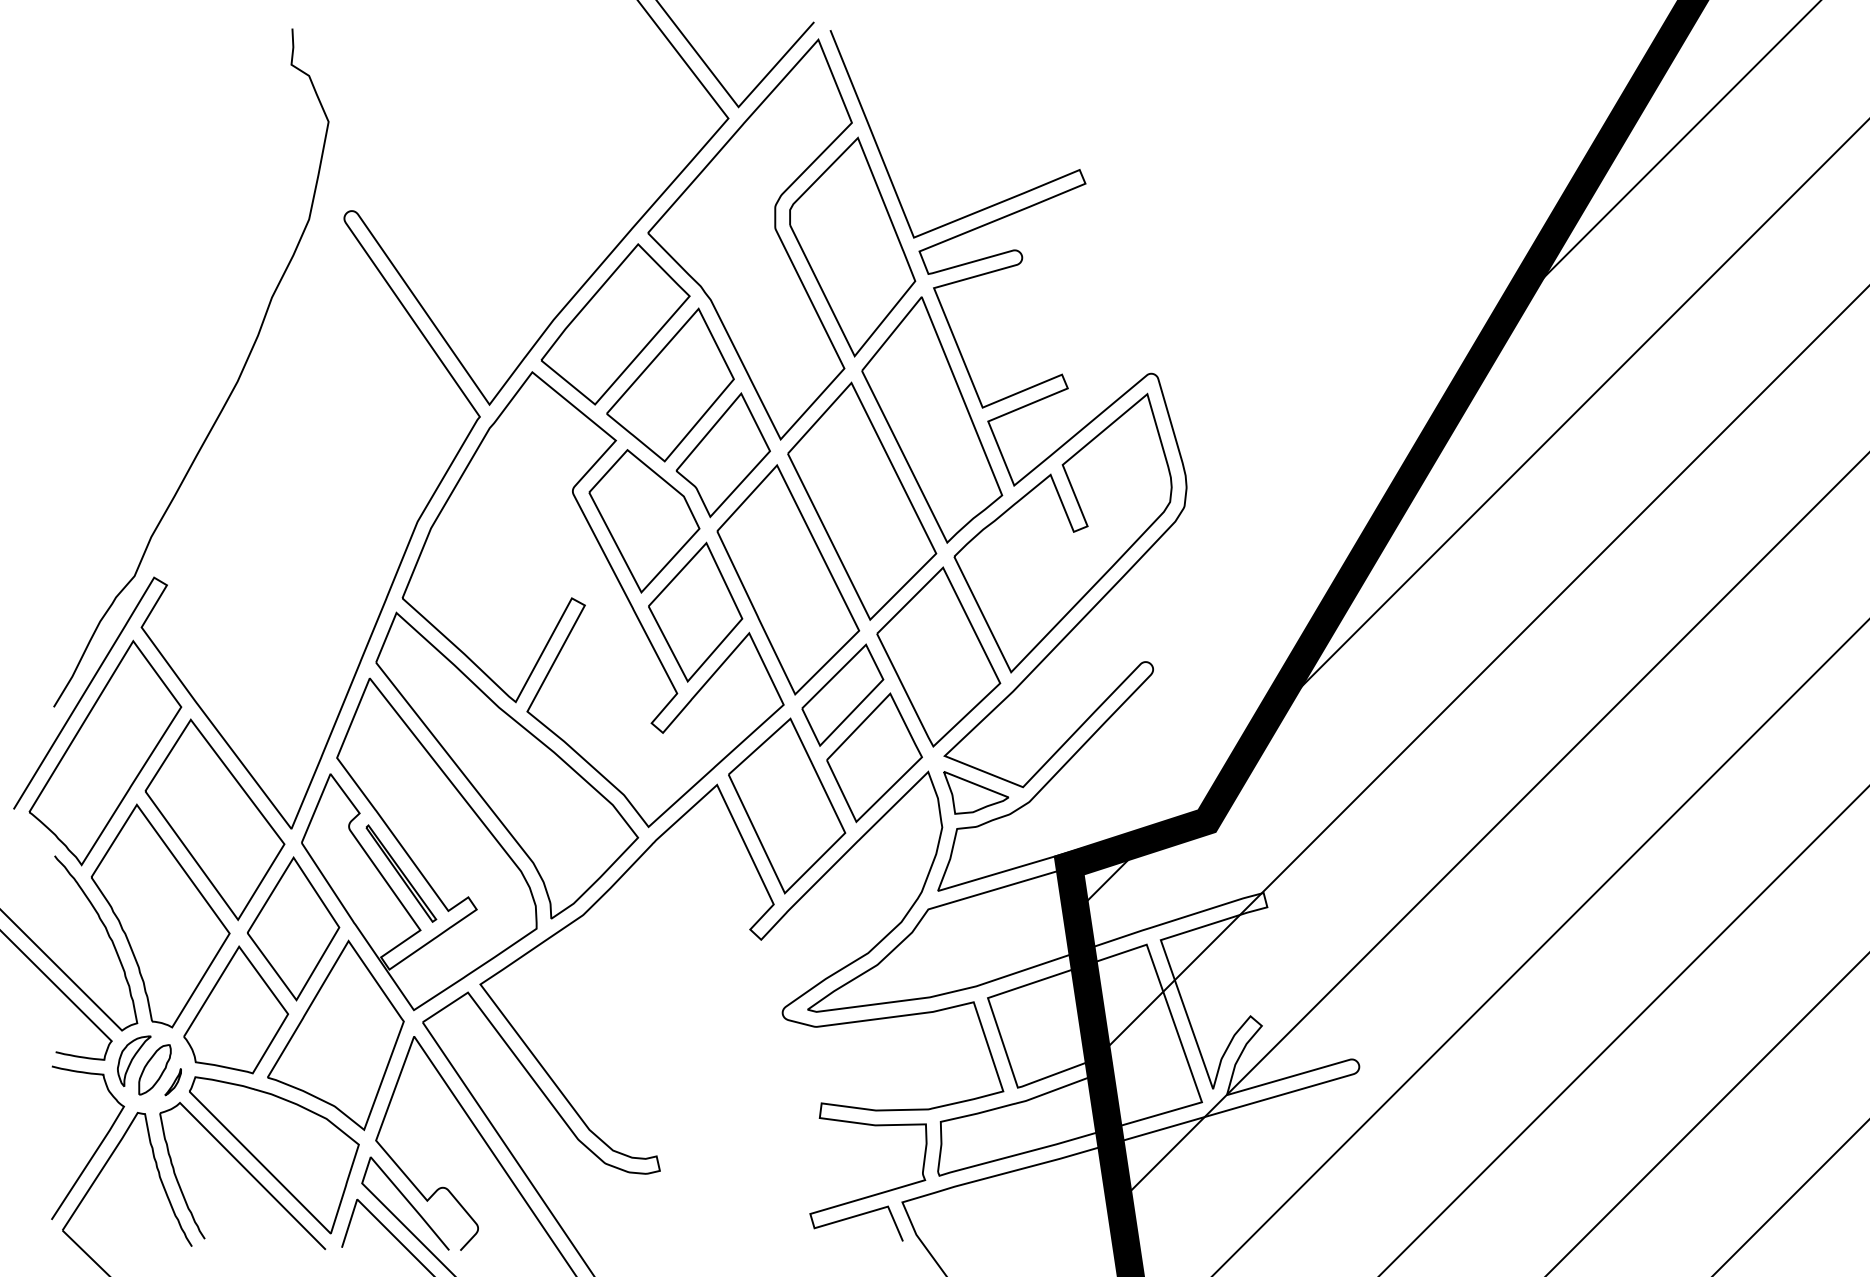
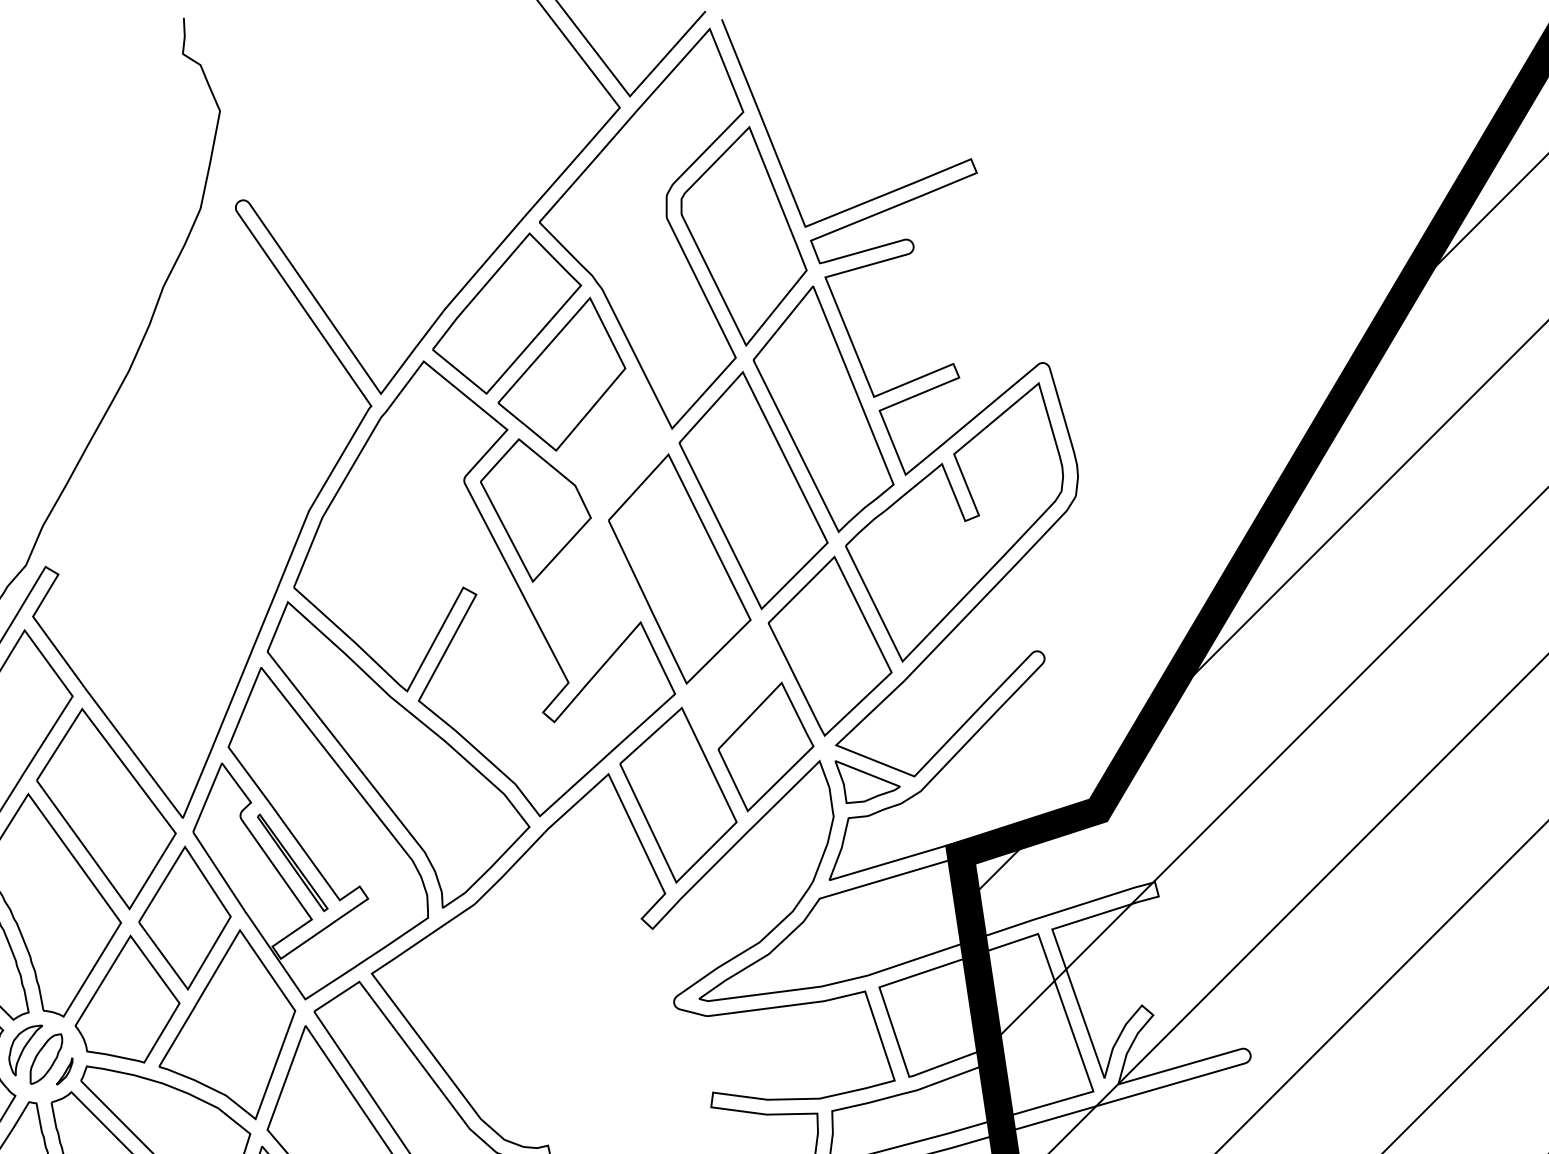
part: (722, 455) -> (613, 444), removed
part: (695, 611) -> (586, 600), removed
part: (842, 694) -> (733, 683), removed

